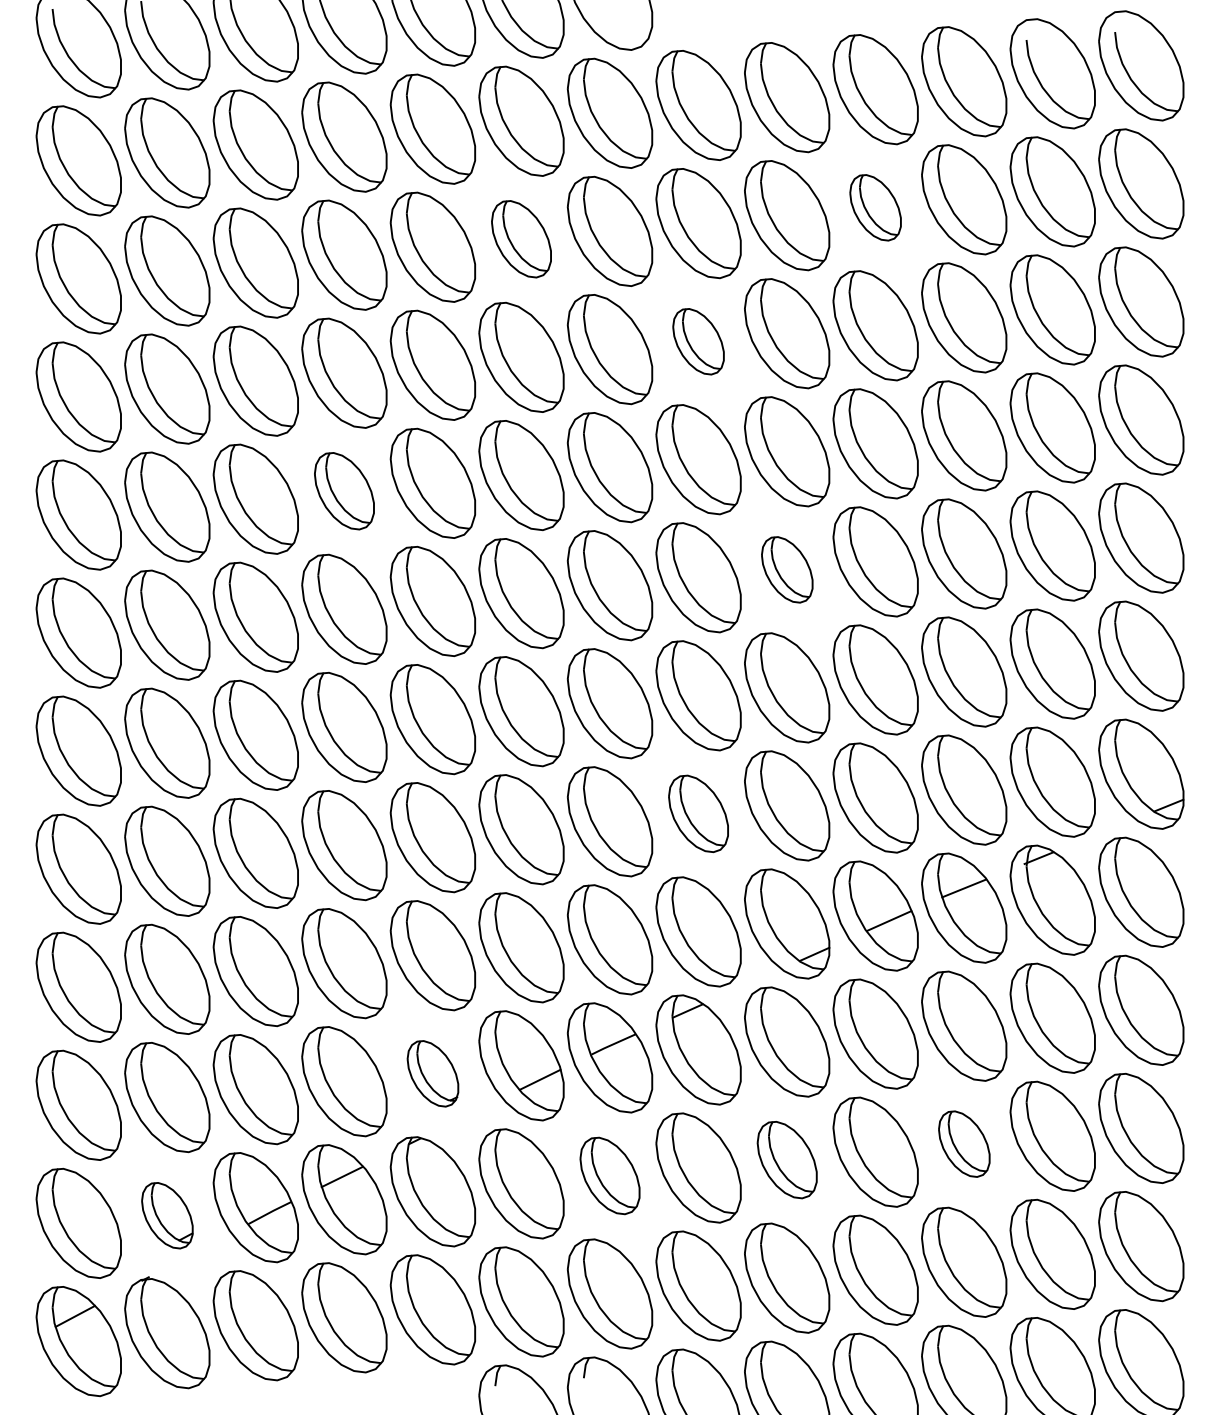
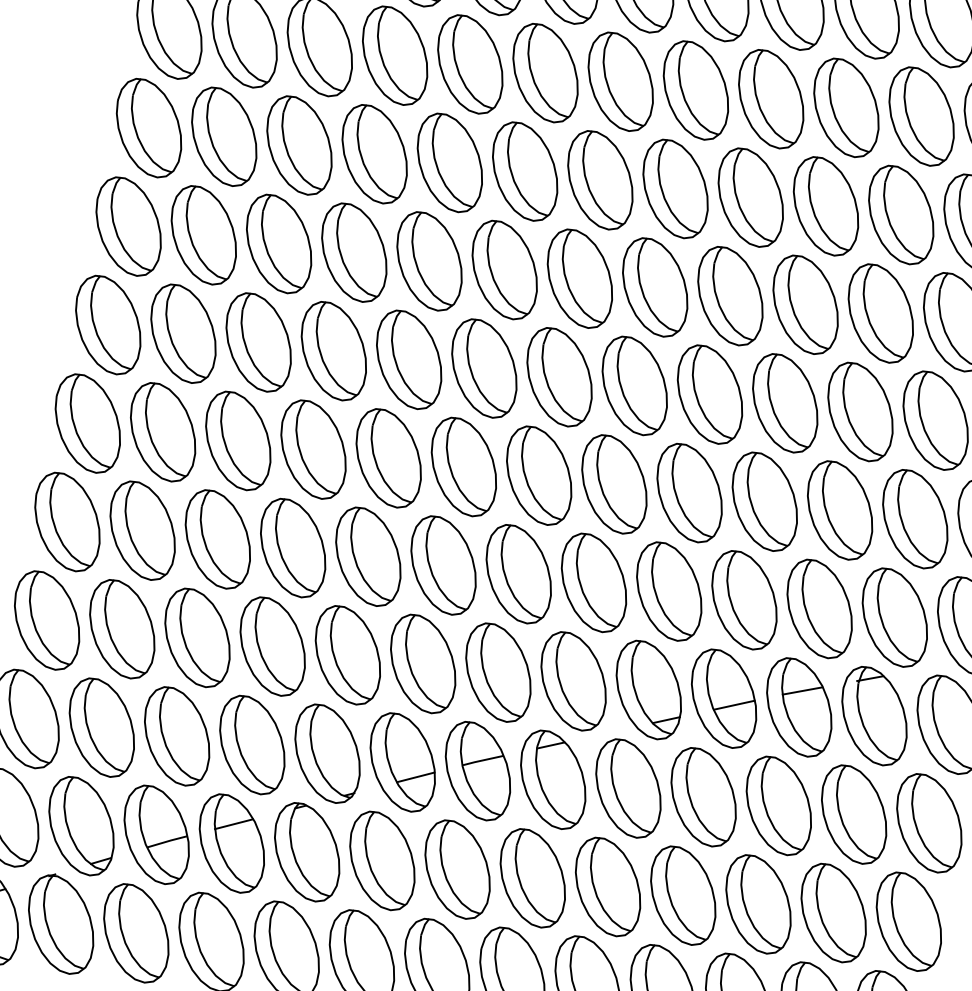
part: (875, 207) -> (846, 107), size x1.67
part: (521, 238) -> (545, 72), size x1.43
part: (698, 341) -> (675, 188), size x1.67
part: (344, 490) -> (354, 252), size x1.43
part: (787, 569) -> (710, 394), size x1.67
part: (698, 813) -> (593, 582), size x1.43
part: (432, 1073) -> (327, 753), size x1.67
part: (964, 1143) -> (758, 903), size x1.67
part: (787, 1159) -> (608, 886), size x1.43
part: (609, 1175) -> (457, 869), size x1.43
part: (167, 1215) -> (81, 826), size x1.67

